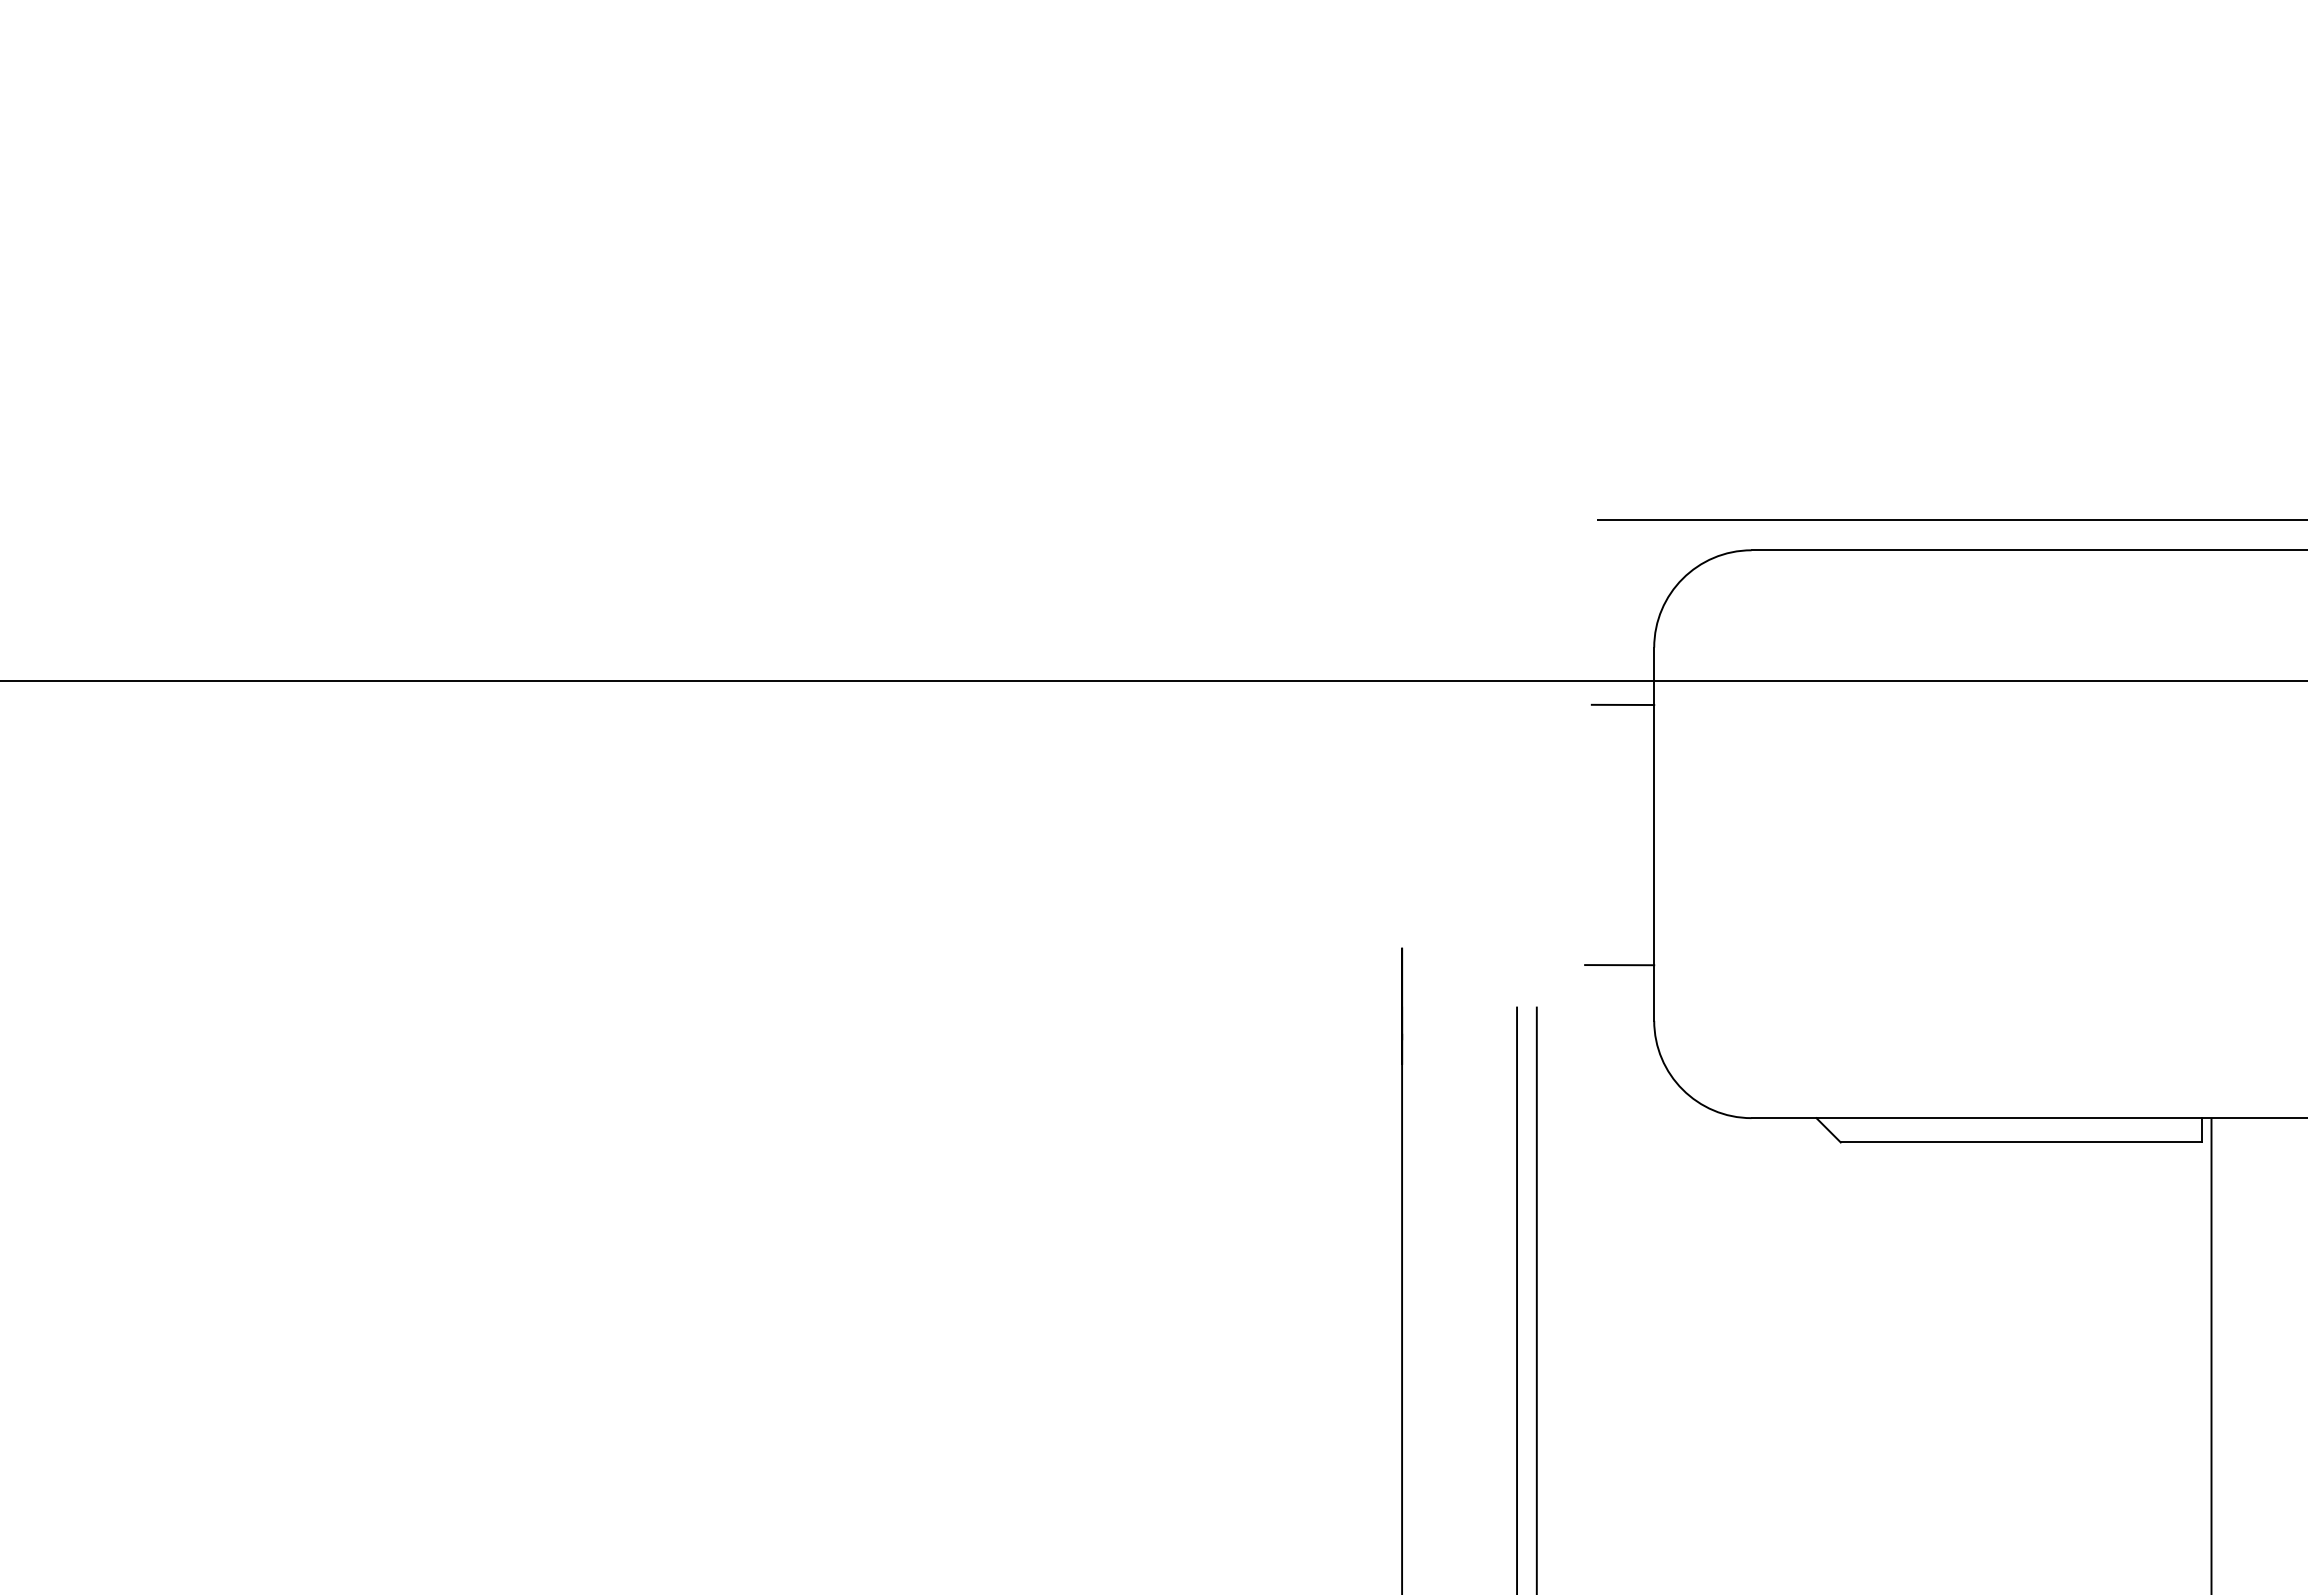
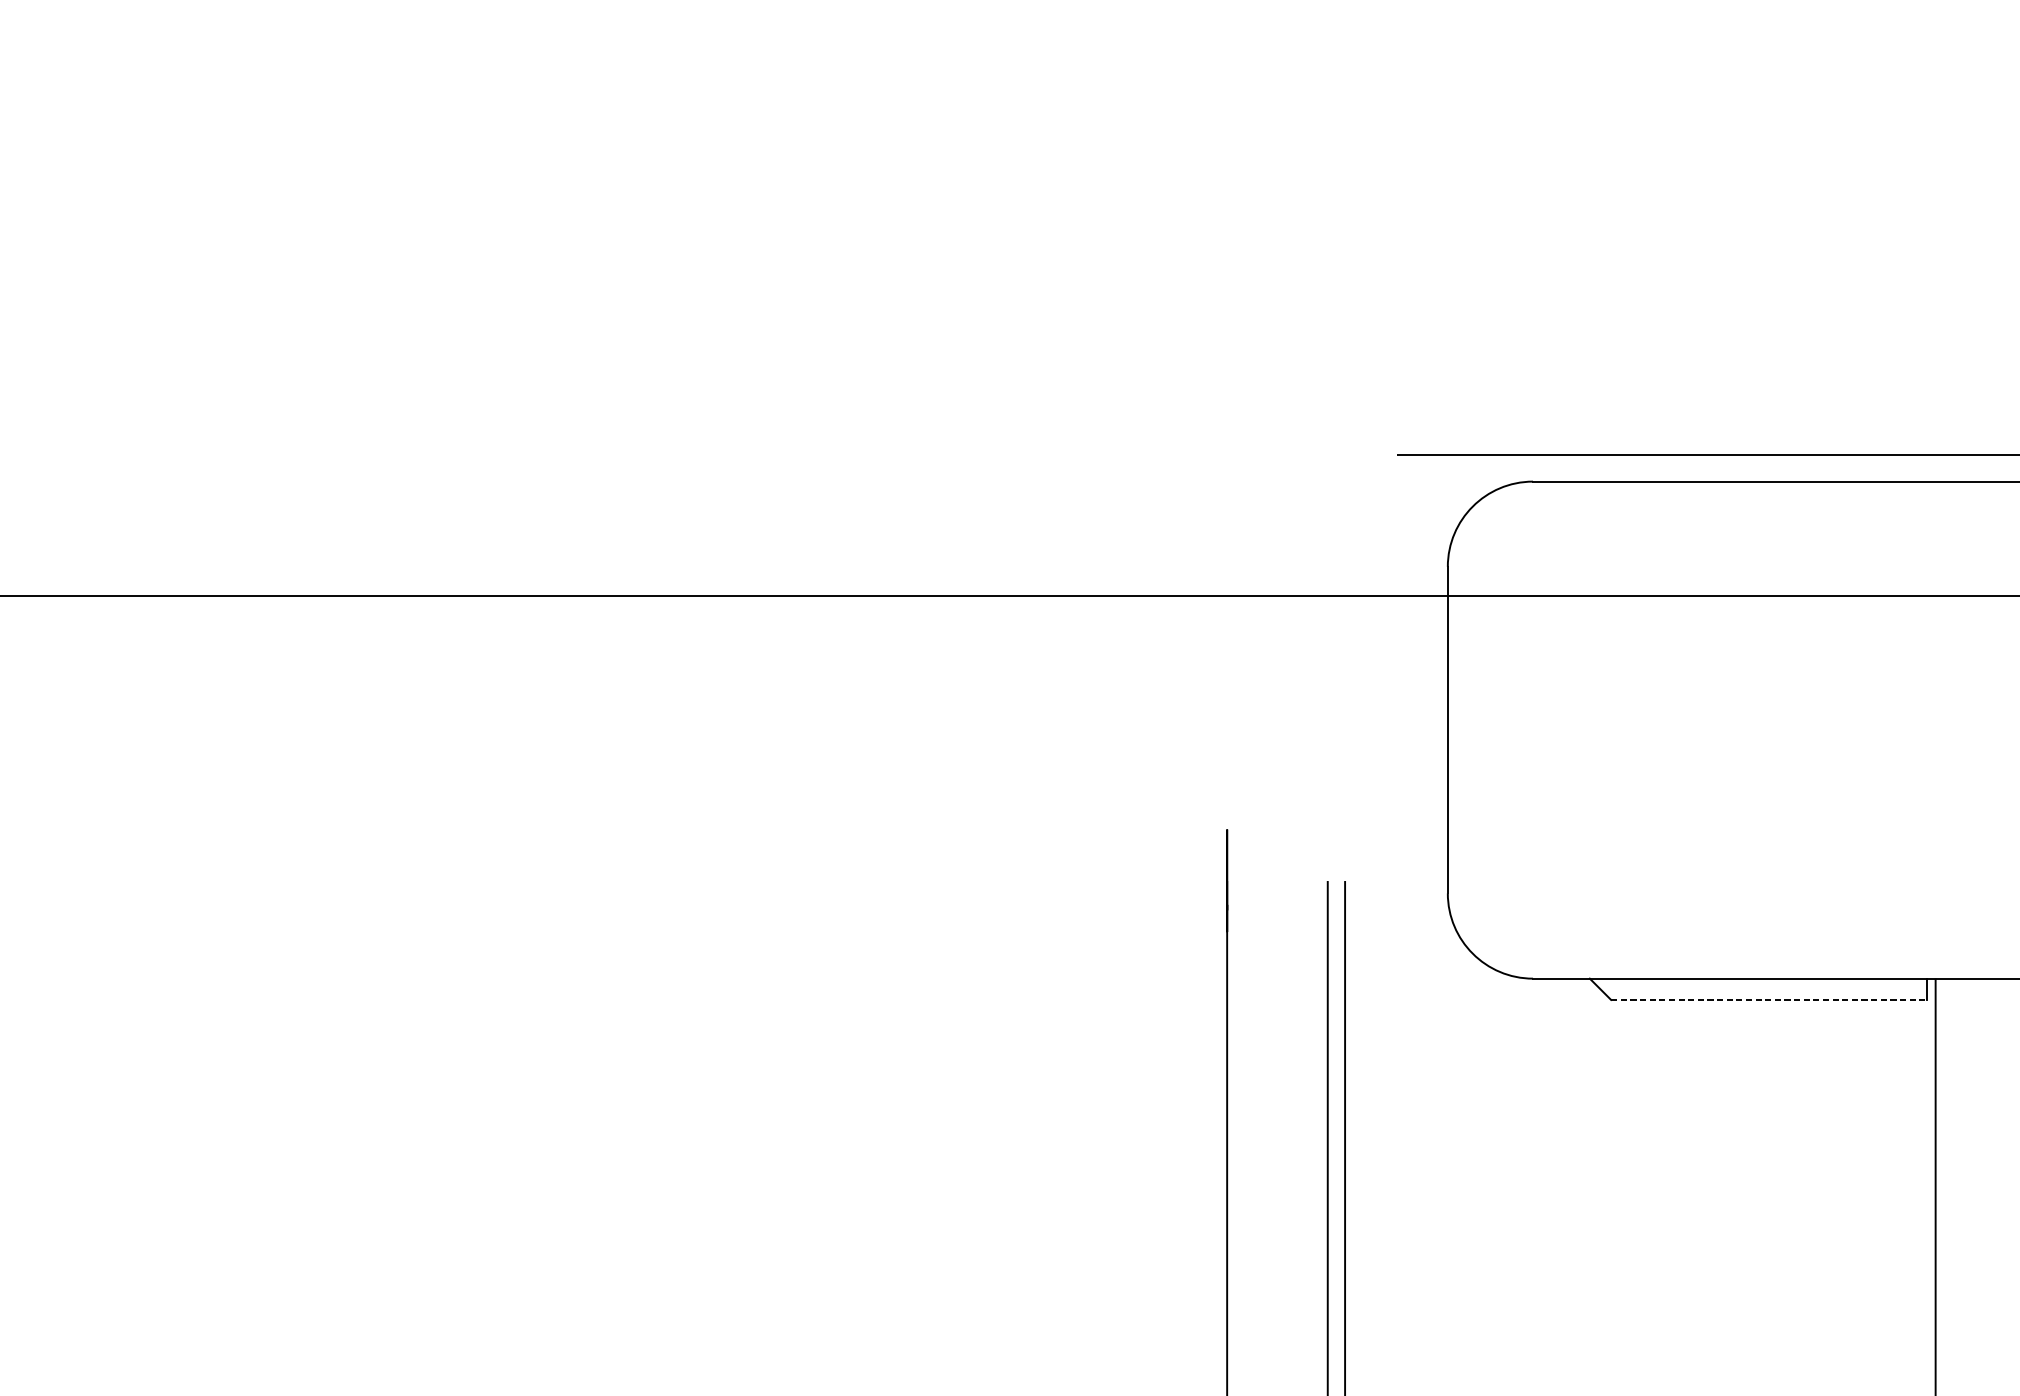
line: (1622, 704) -> (1420, 616), removed
line: (1619, 965) -> (1417, 845), removed
line: (2021, 1142) -> (1769, 999), solid -> dashed

